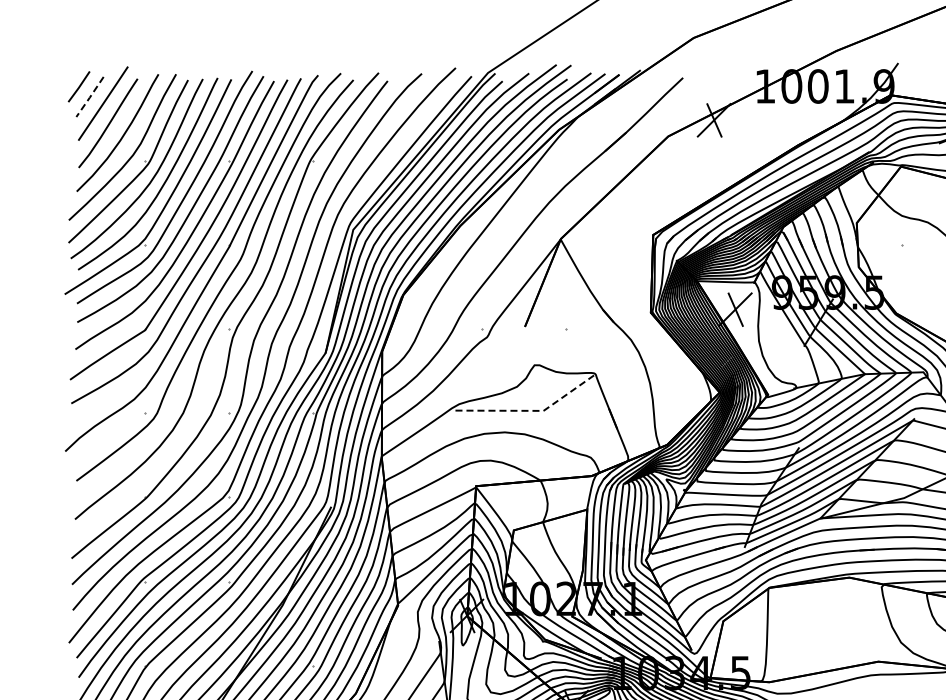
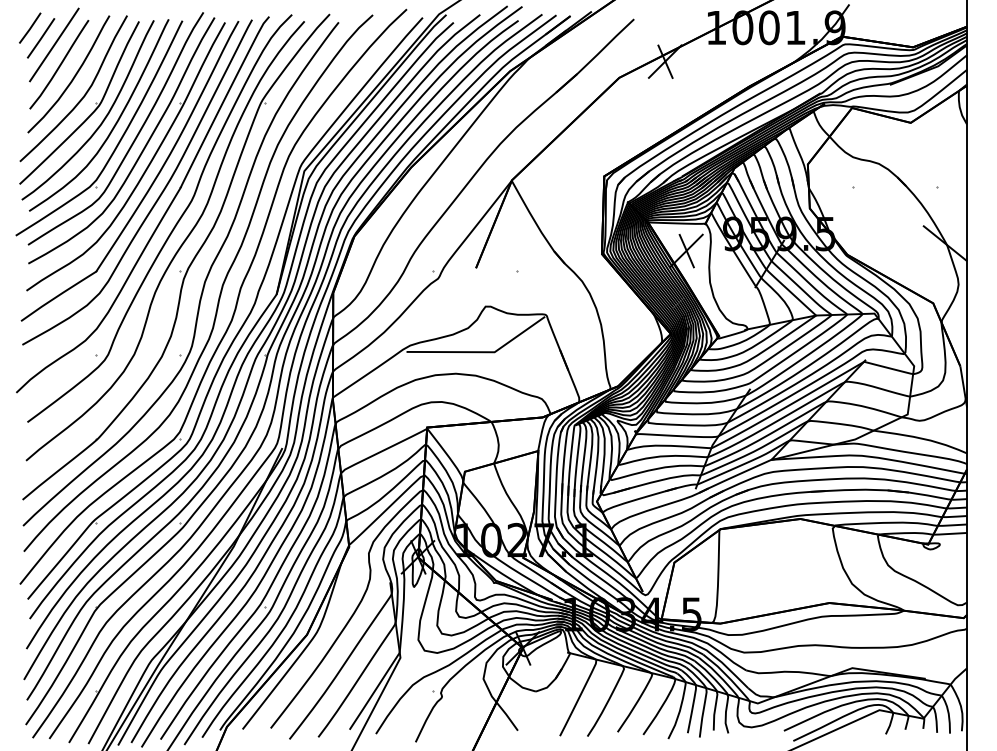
line: (89, 98) -> (40, 39), dashed -> solid
line: (530, 411) -> (481, 352), dashed -> solid

